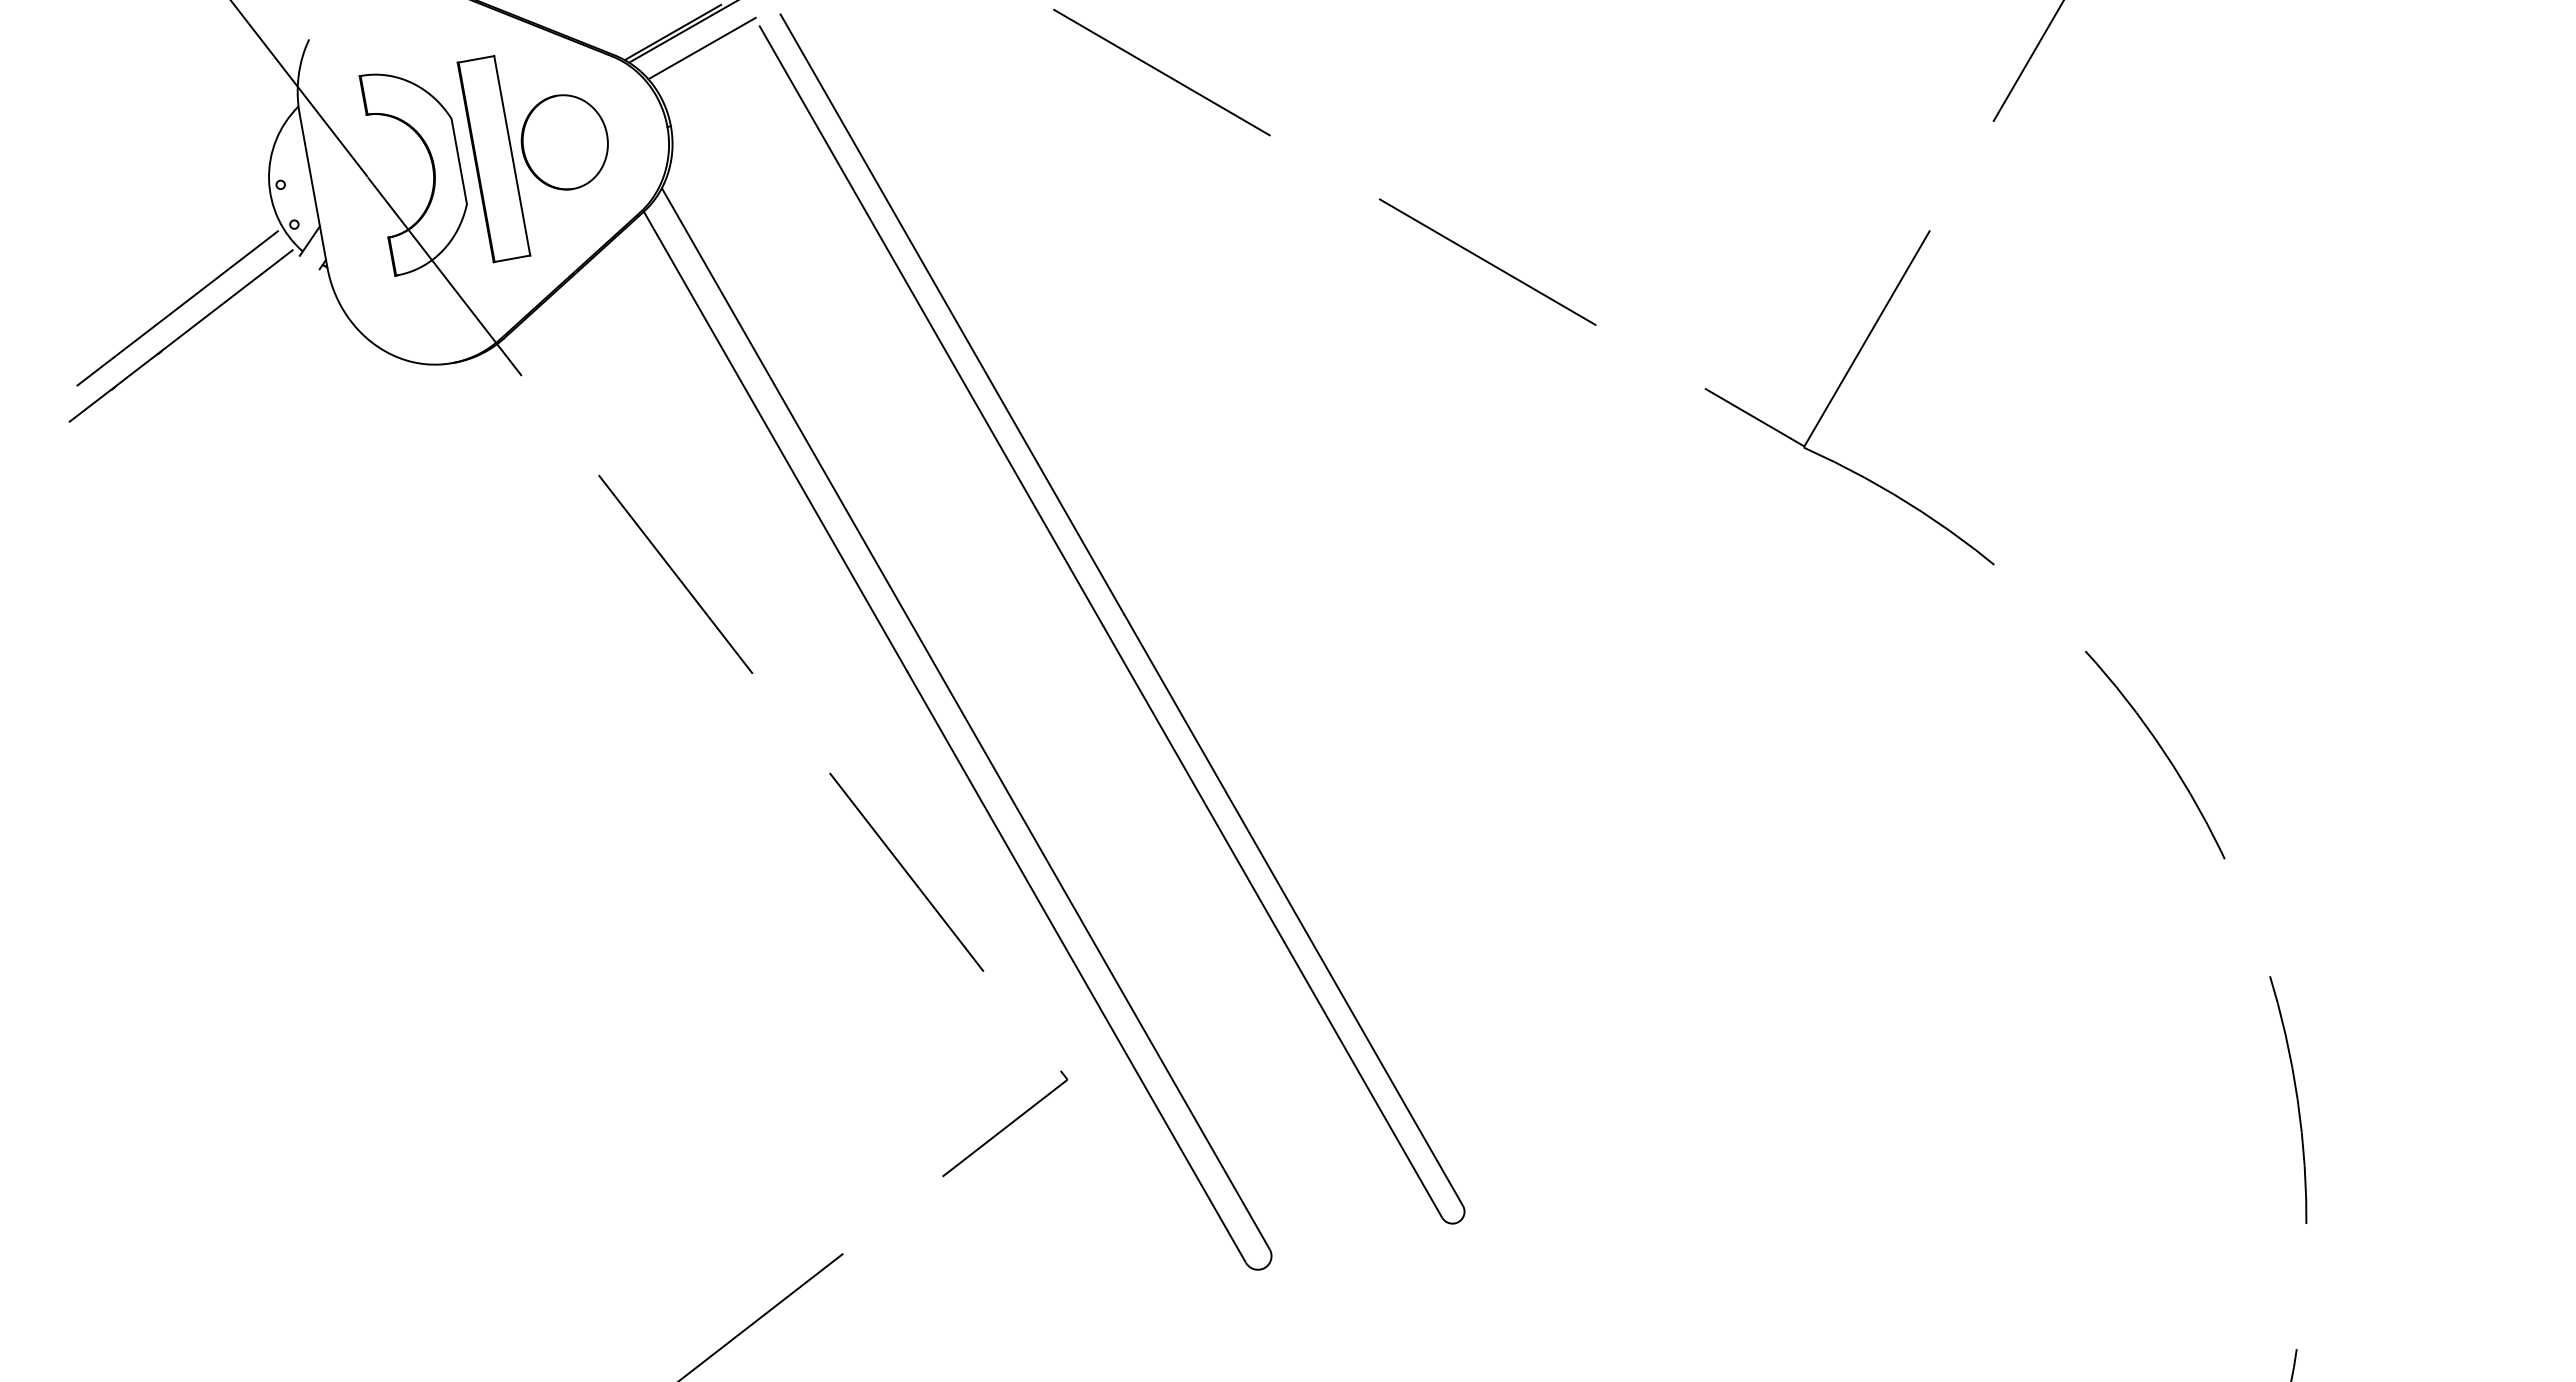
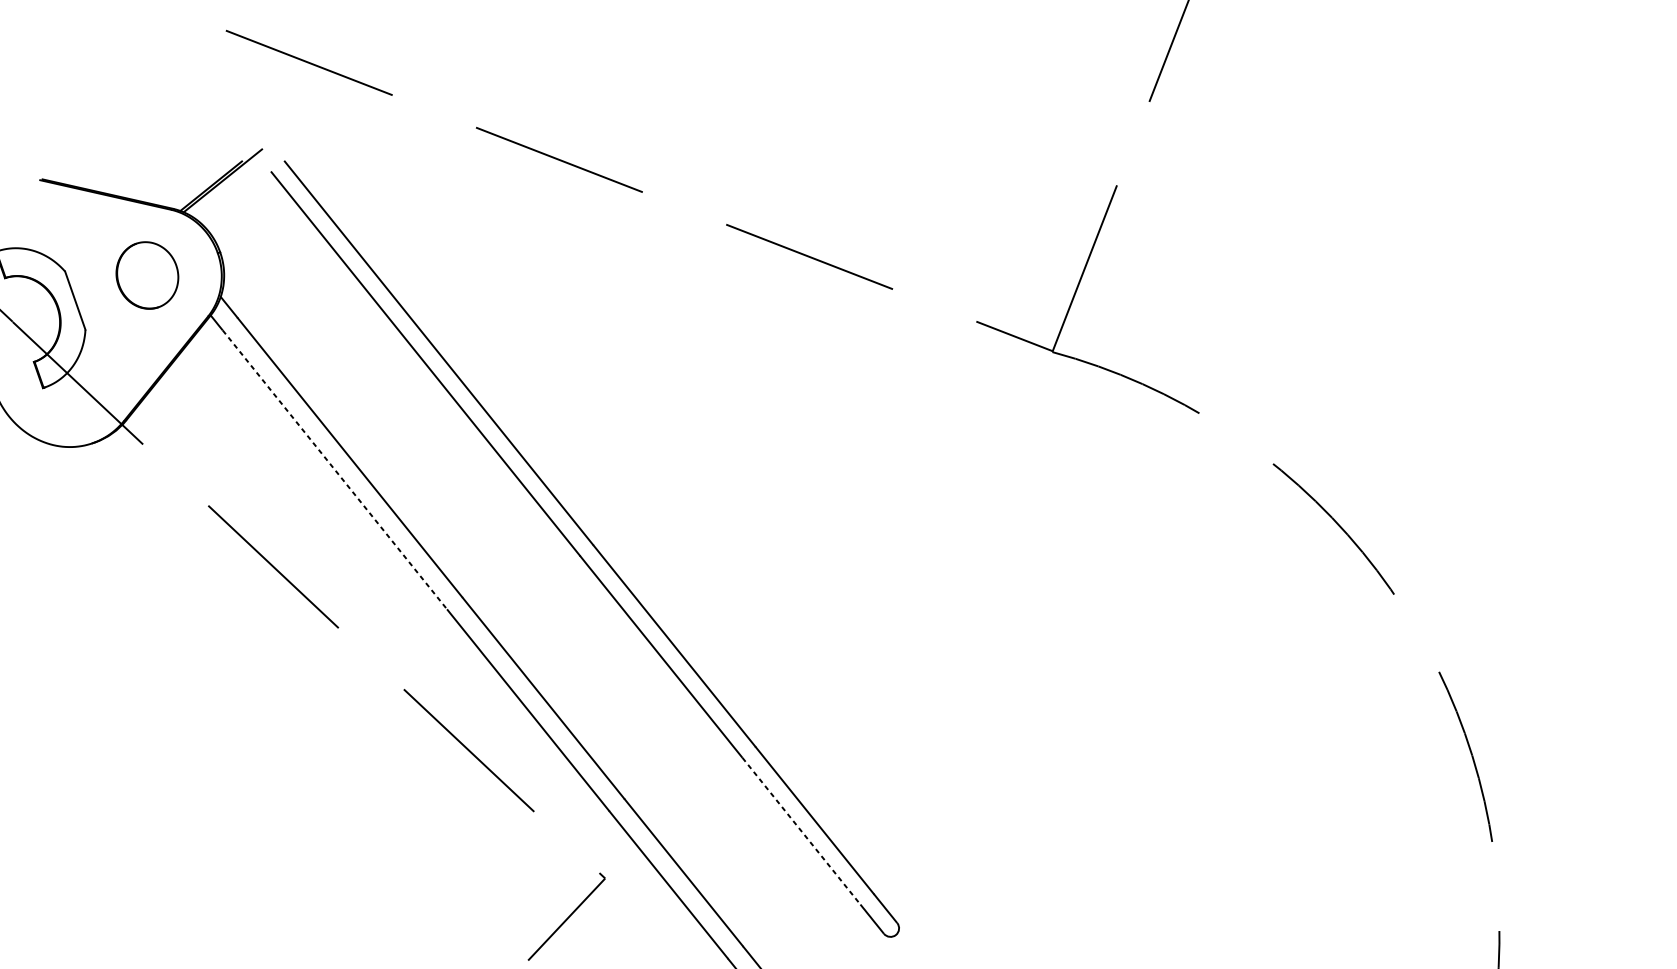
line: (701, 48) -> (233, 194), removed
part: (493, 159) -> (99, 295), removed
line: (782, 453) -> (335, 469), solid -> dashed
line: (1350, 1057) -> (801, 831), solid -> dashed

